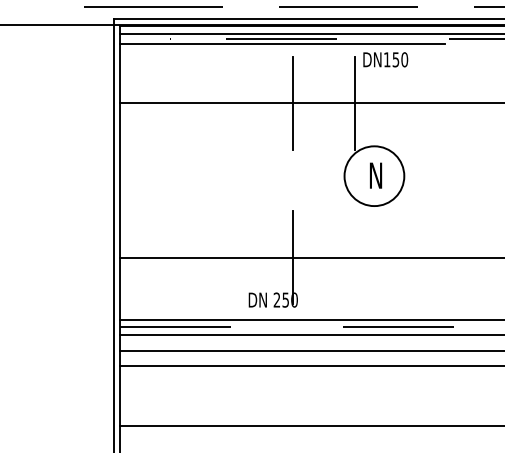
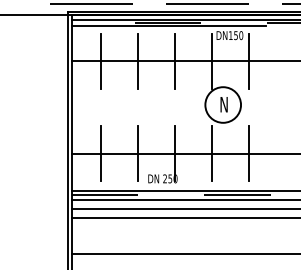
line: (168, 103) -> (100, 61), added
line: (230, 103) -> (137, 61), added
line: (416, 103) -> (248, 61), added
line: (168, 257) -> (100, 153), added
line: (230, 257) -> (137, 153), added
line: (354, 257) -> (211, 153), added
line: (416, 257) -> (248, 153), added

